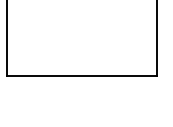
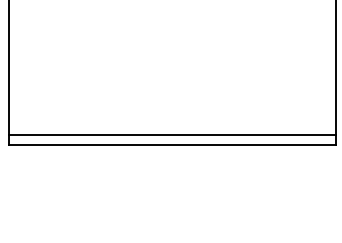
line: (82, 70) -> (172, 133), added

